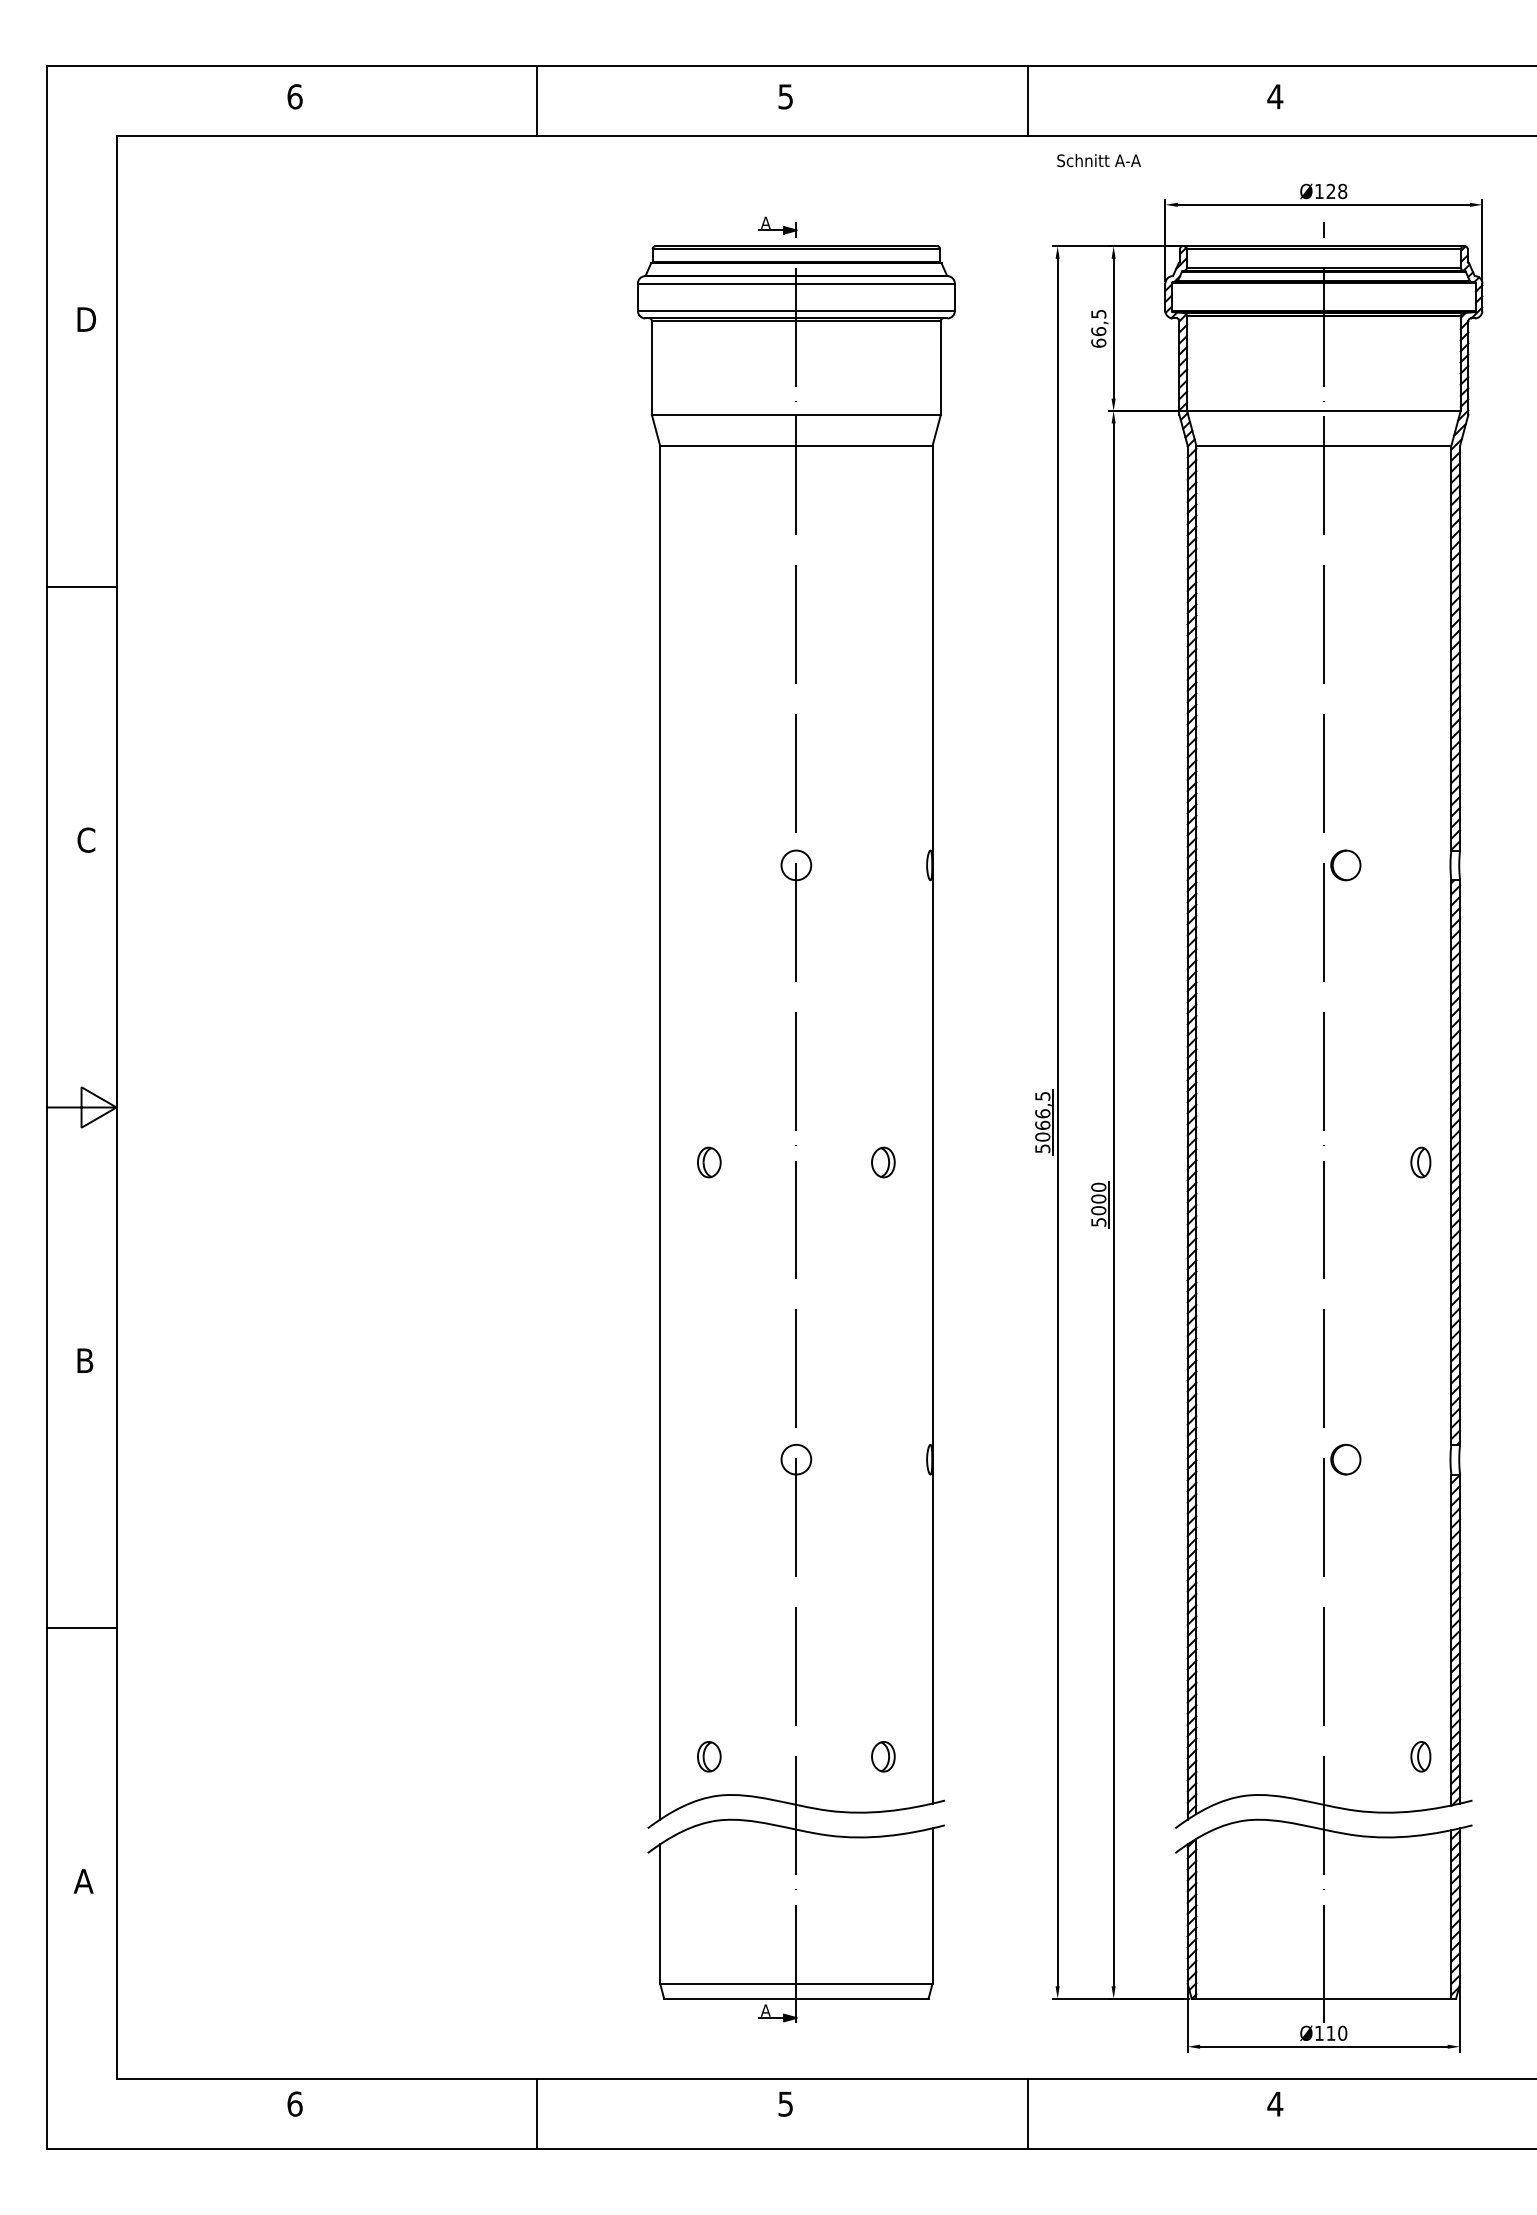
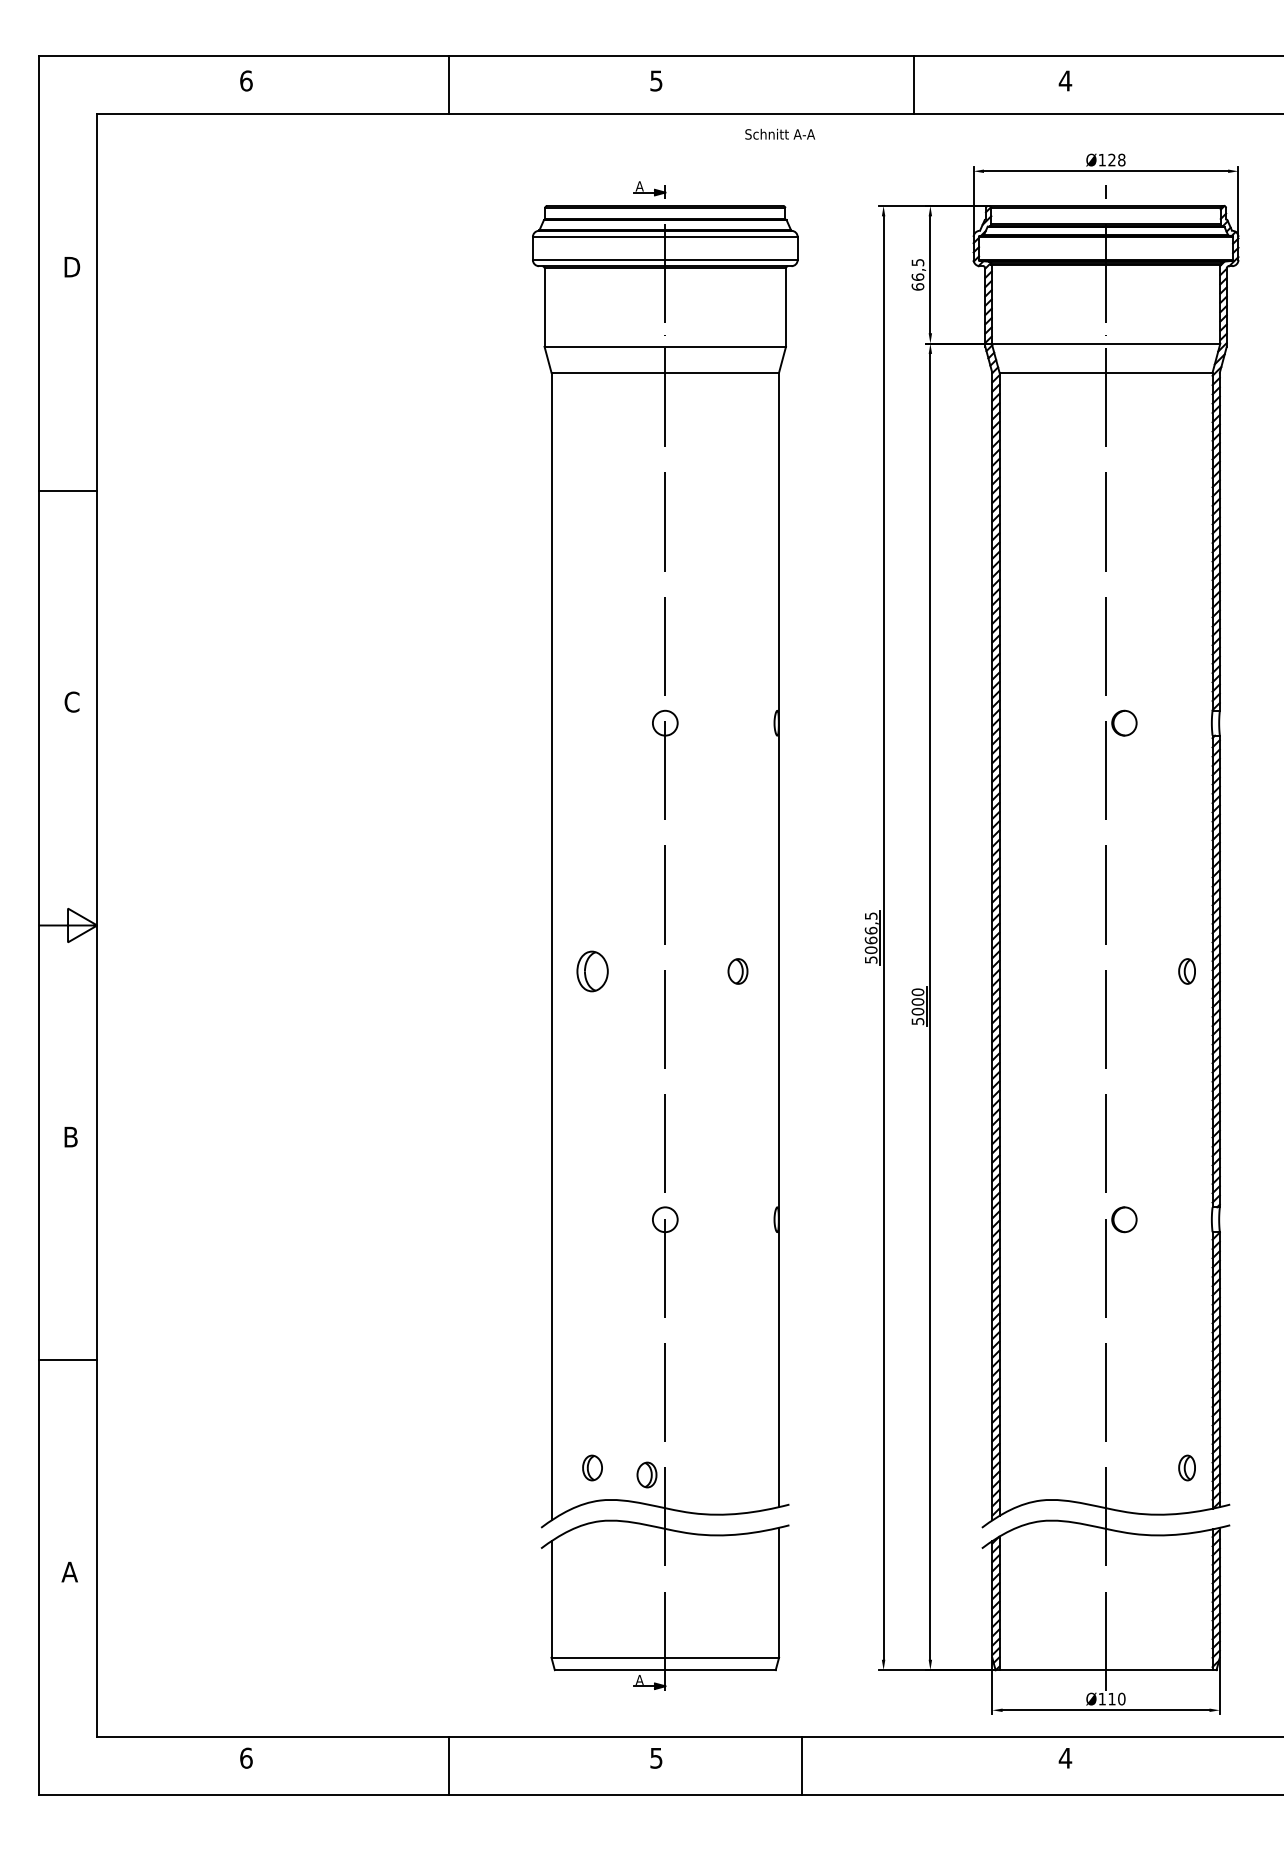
line: (1027, 100) -> (913, 84), moved
text: (1099, 159) -> (780, 133), moved
part: (709, 1162) -> (592, 971), size x1.6
part: (882, 1756) -> (646, 1474), moved
line: (1027, 2112) -> (801, 1765), moved

